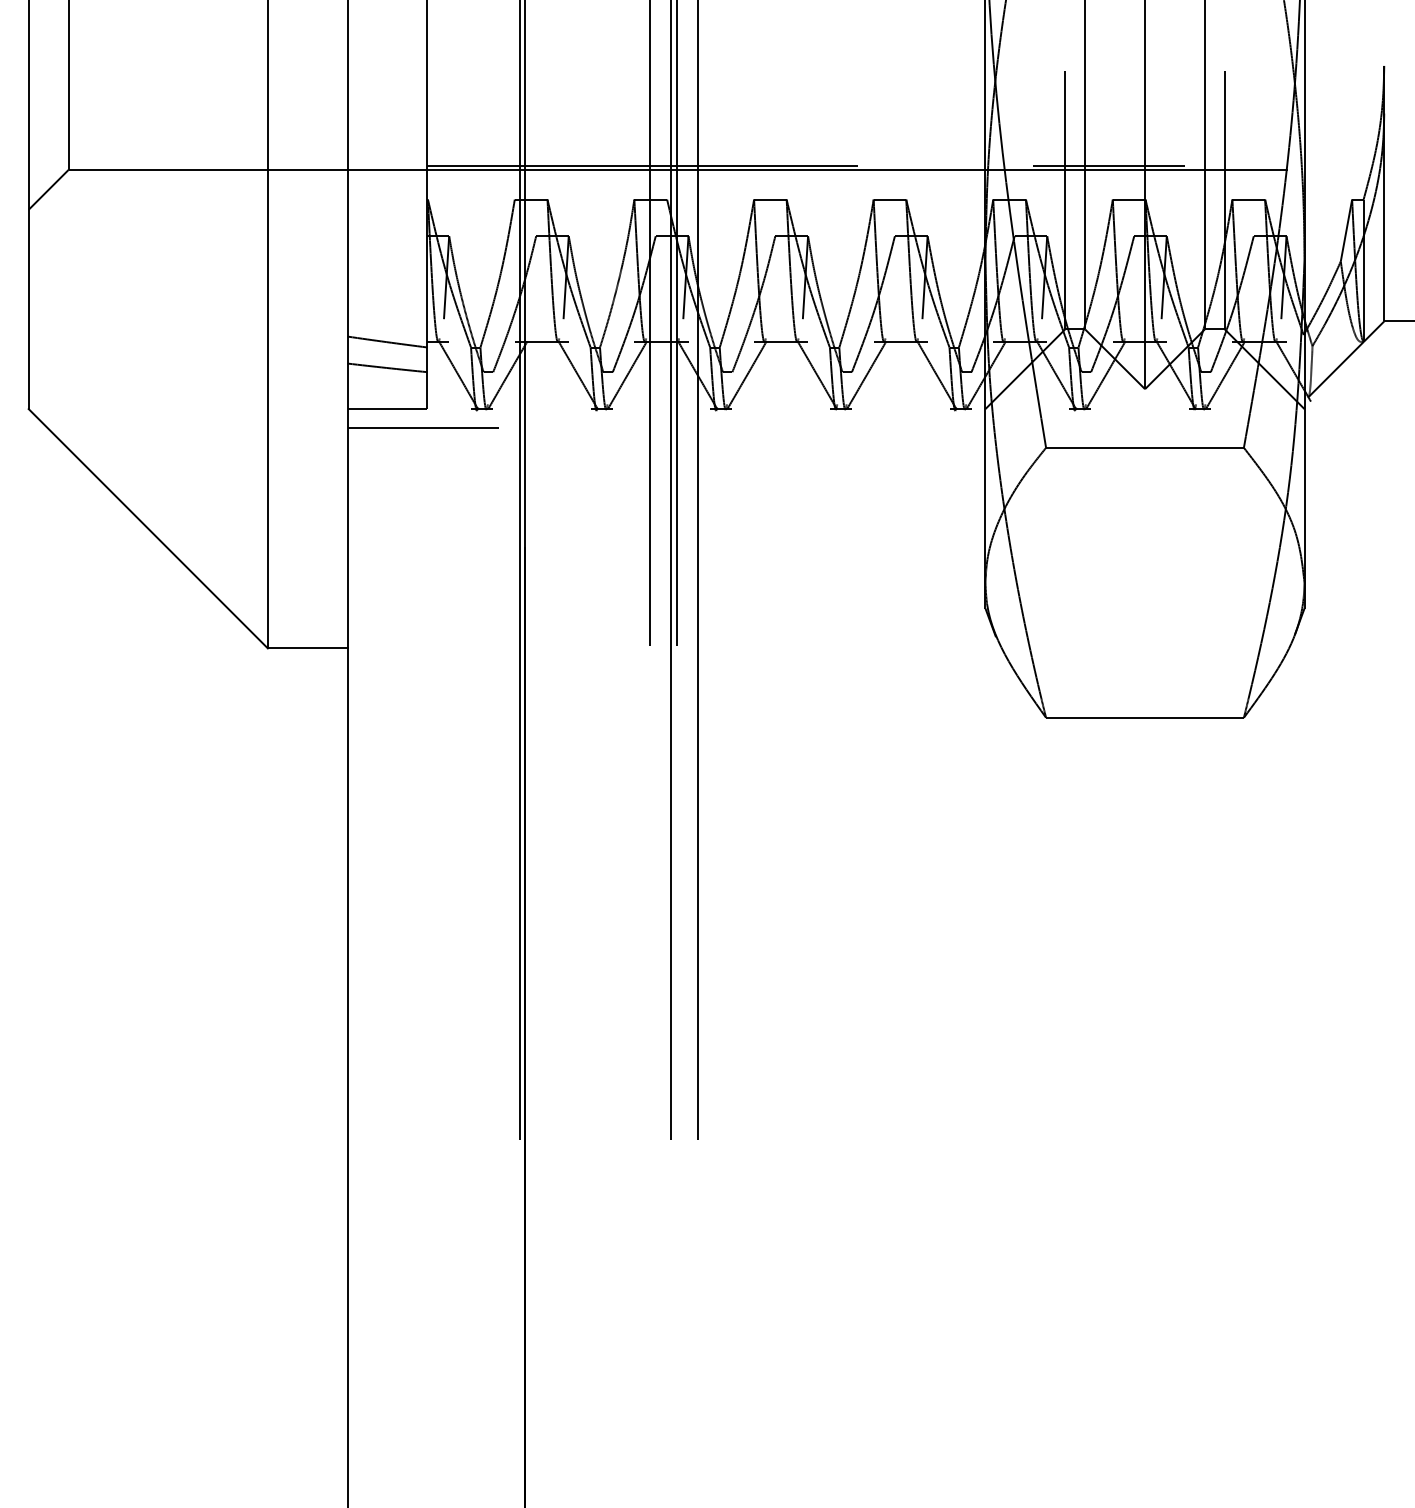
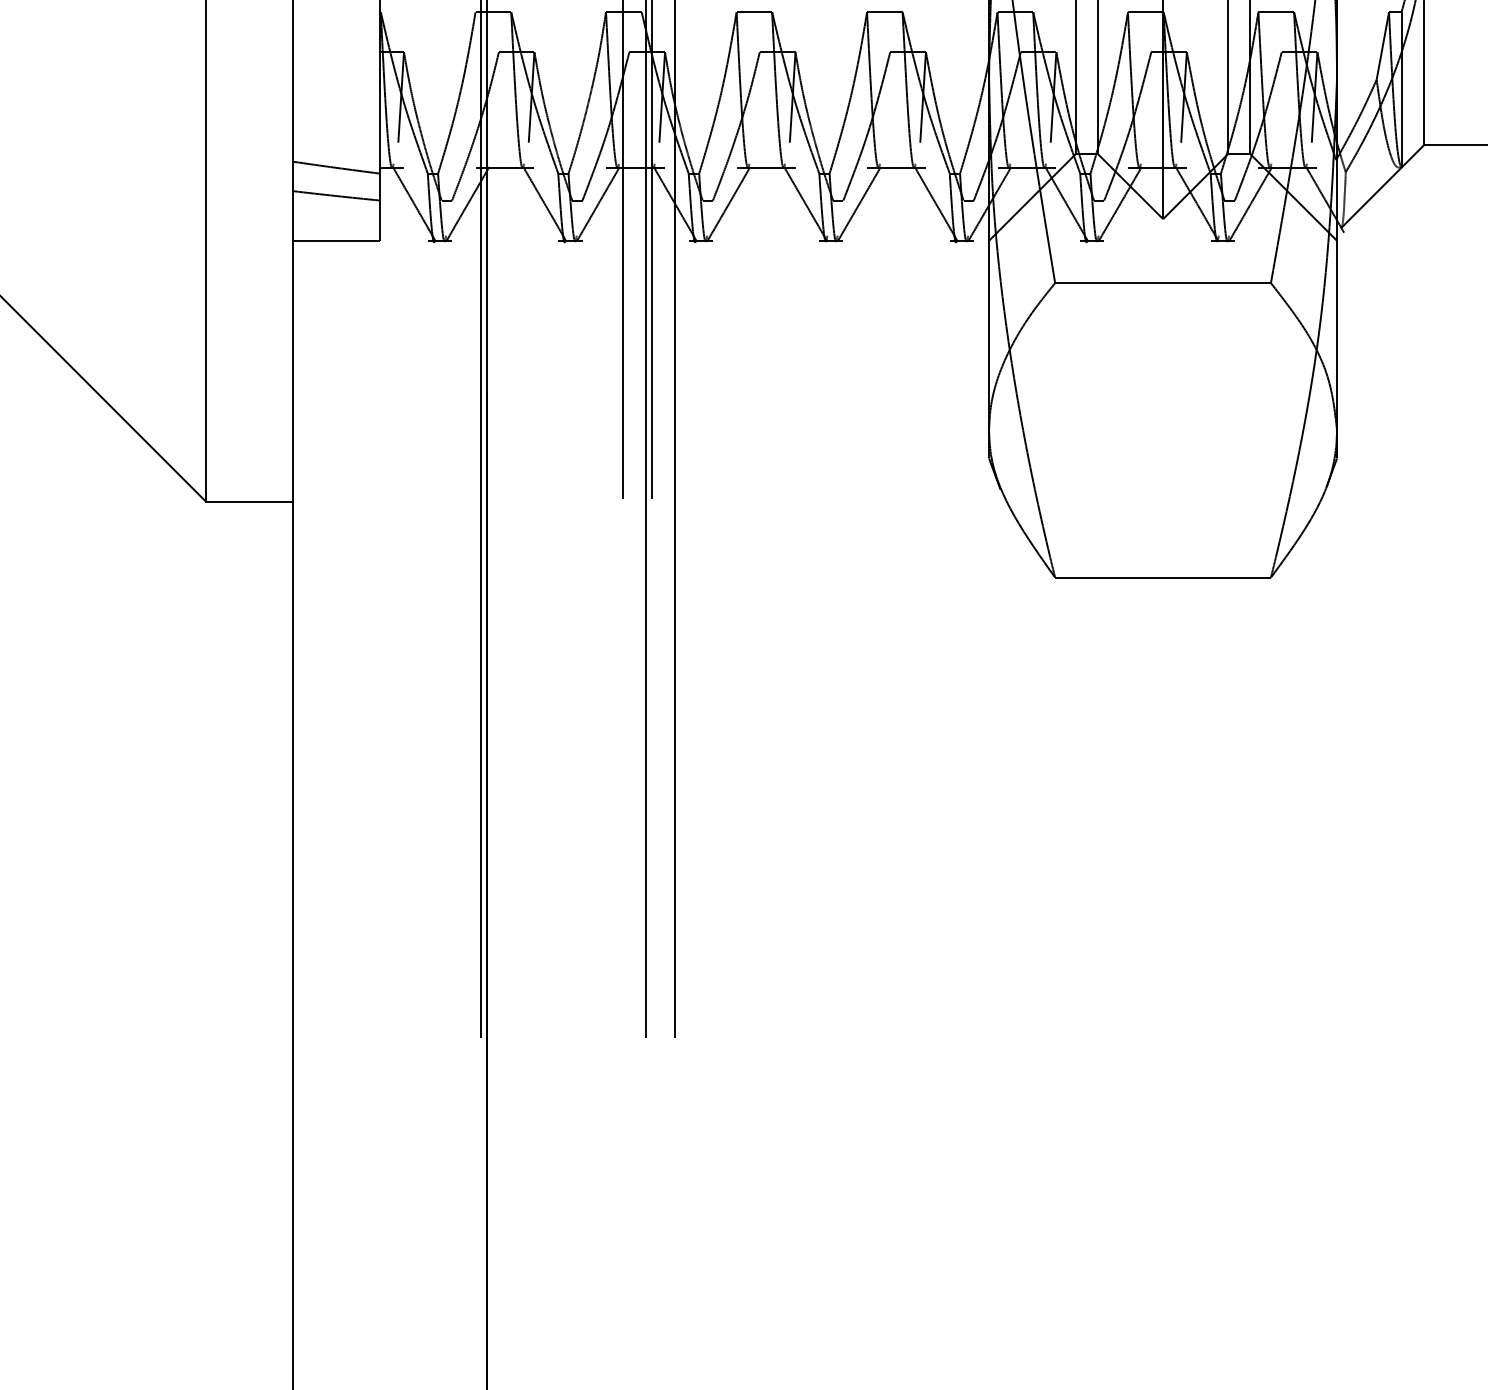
line: (422, 428) -> (374, 262), removed

